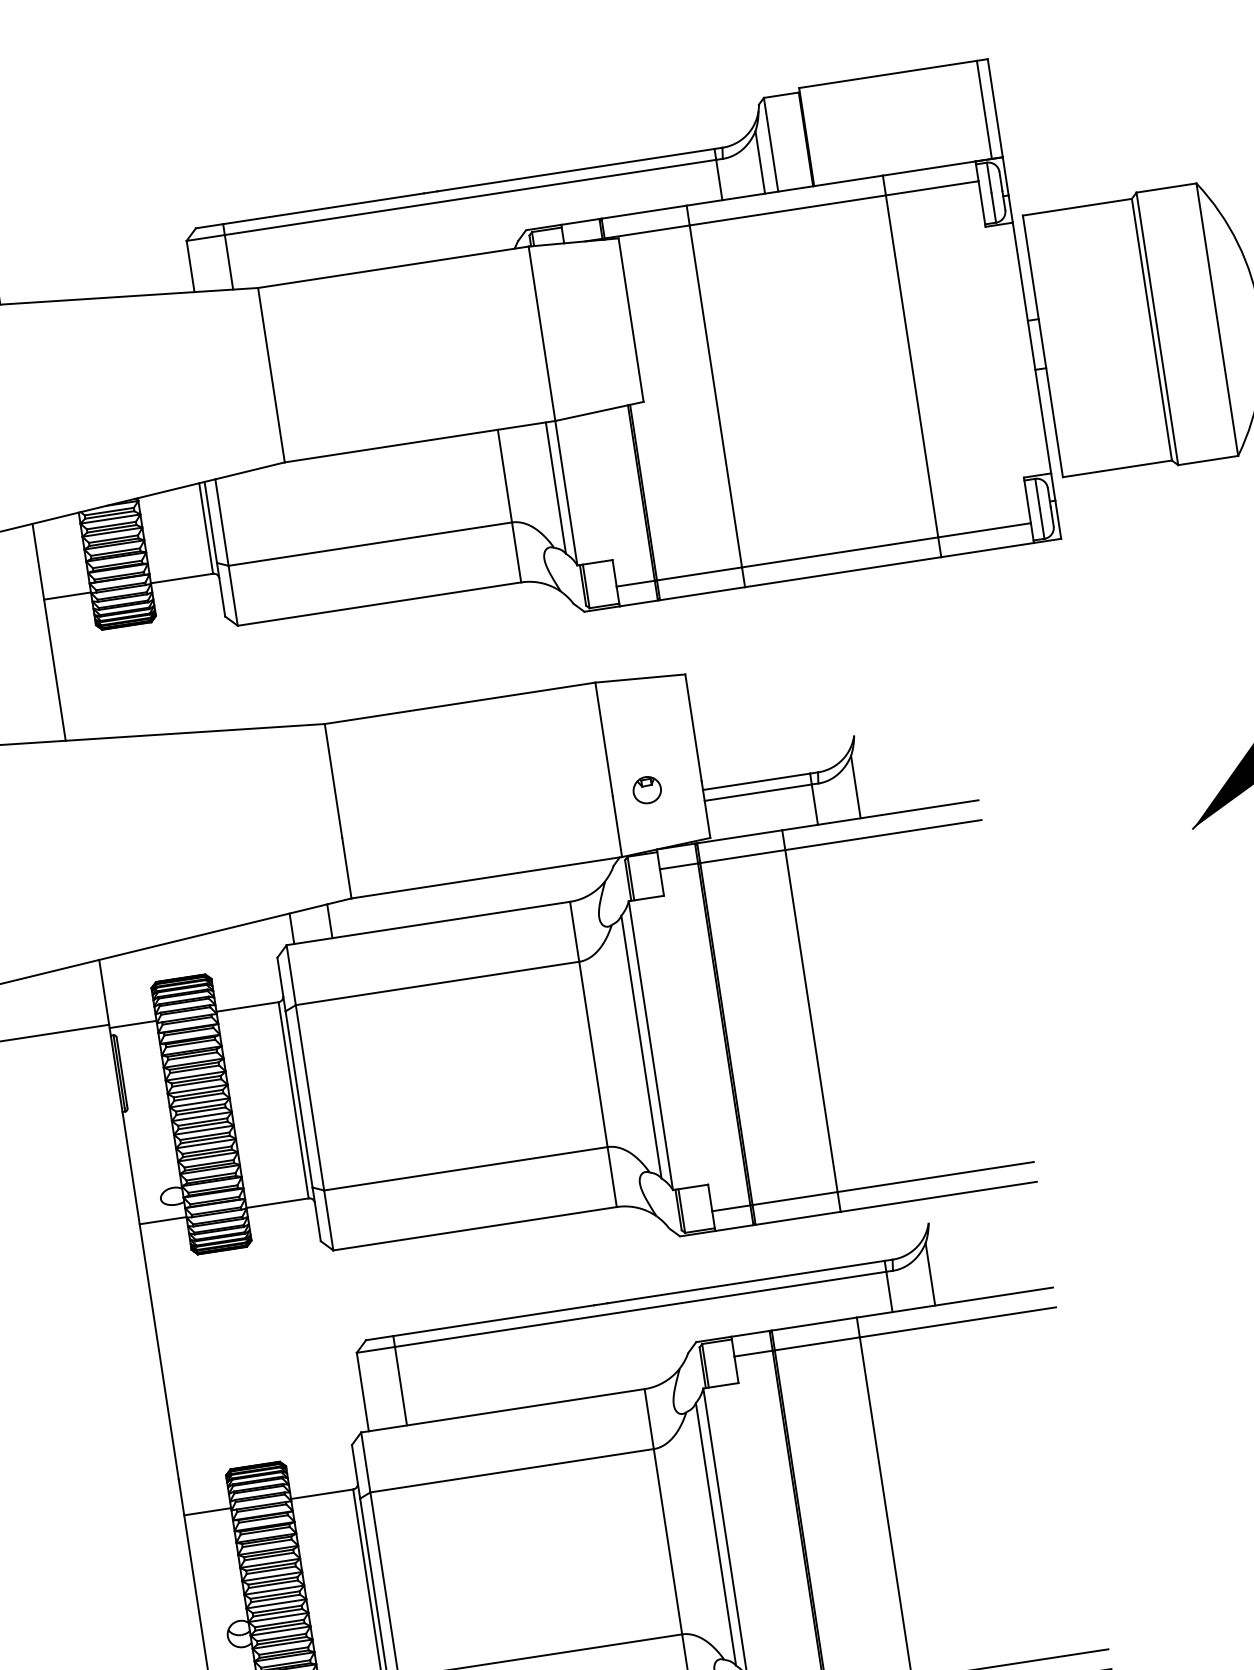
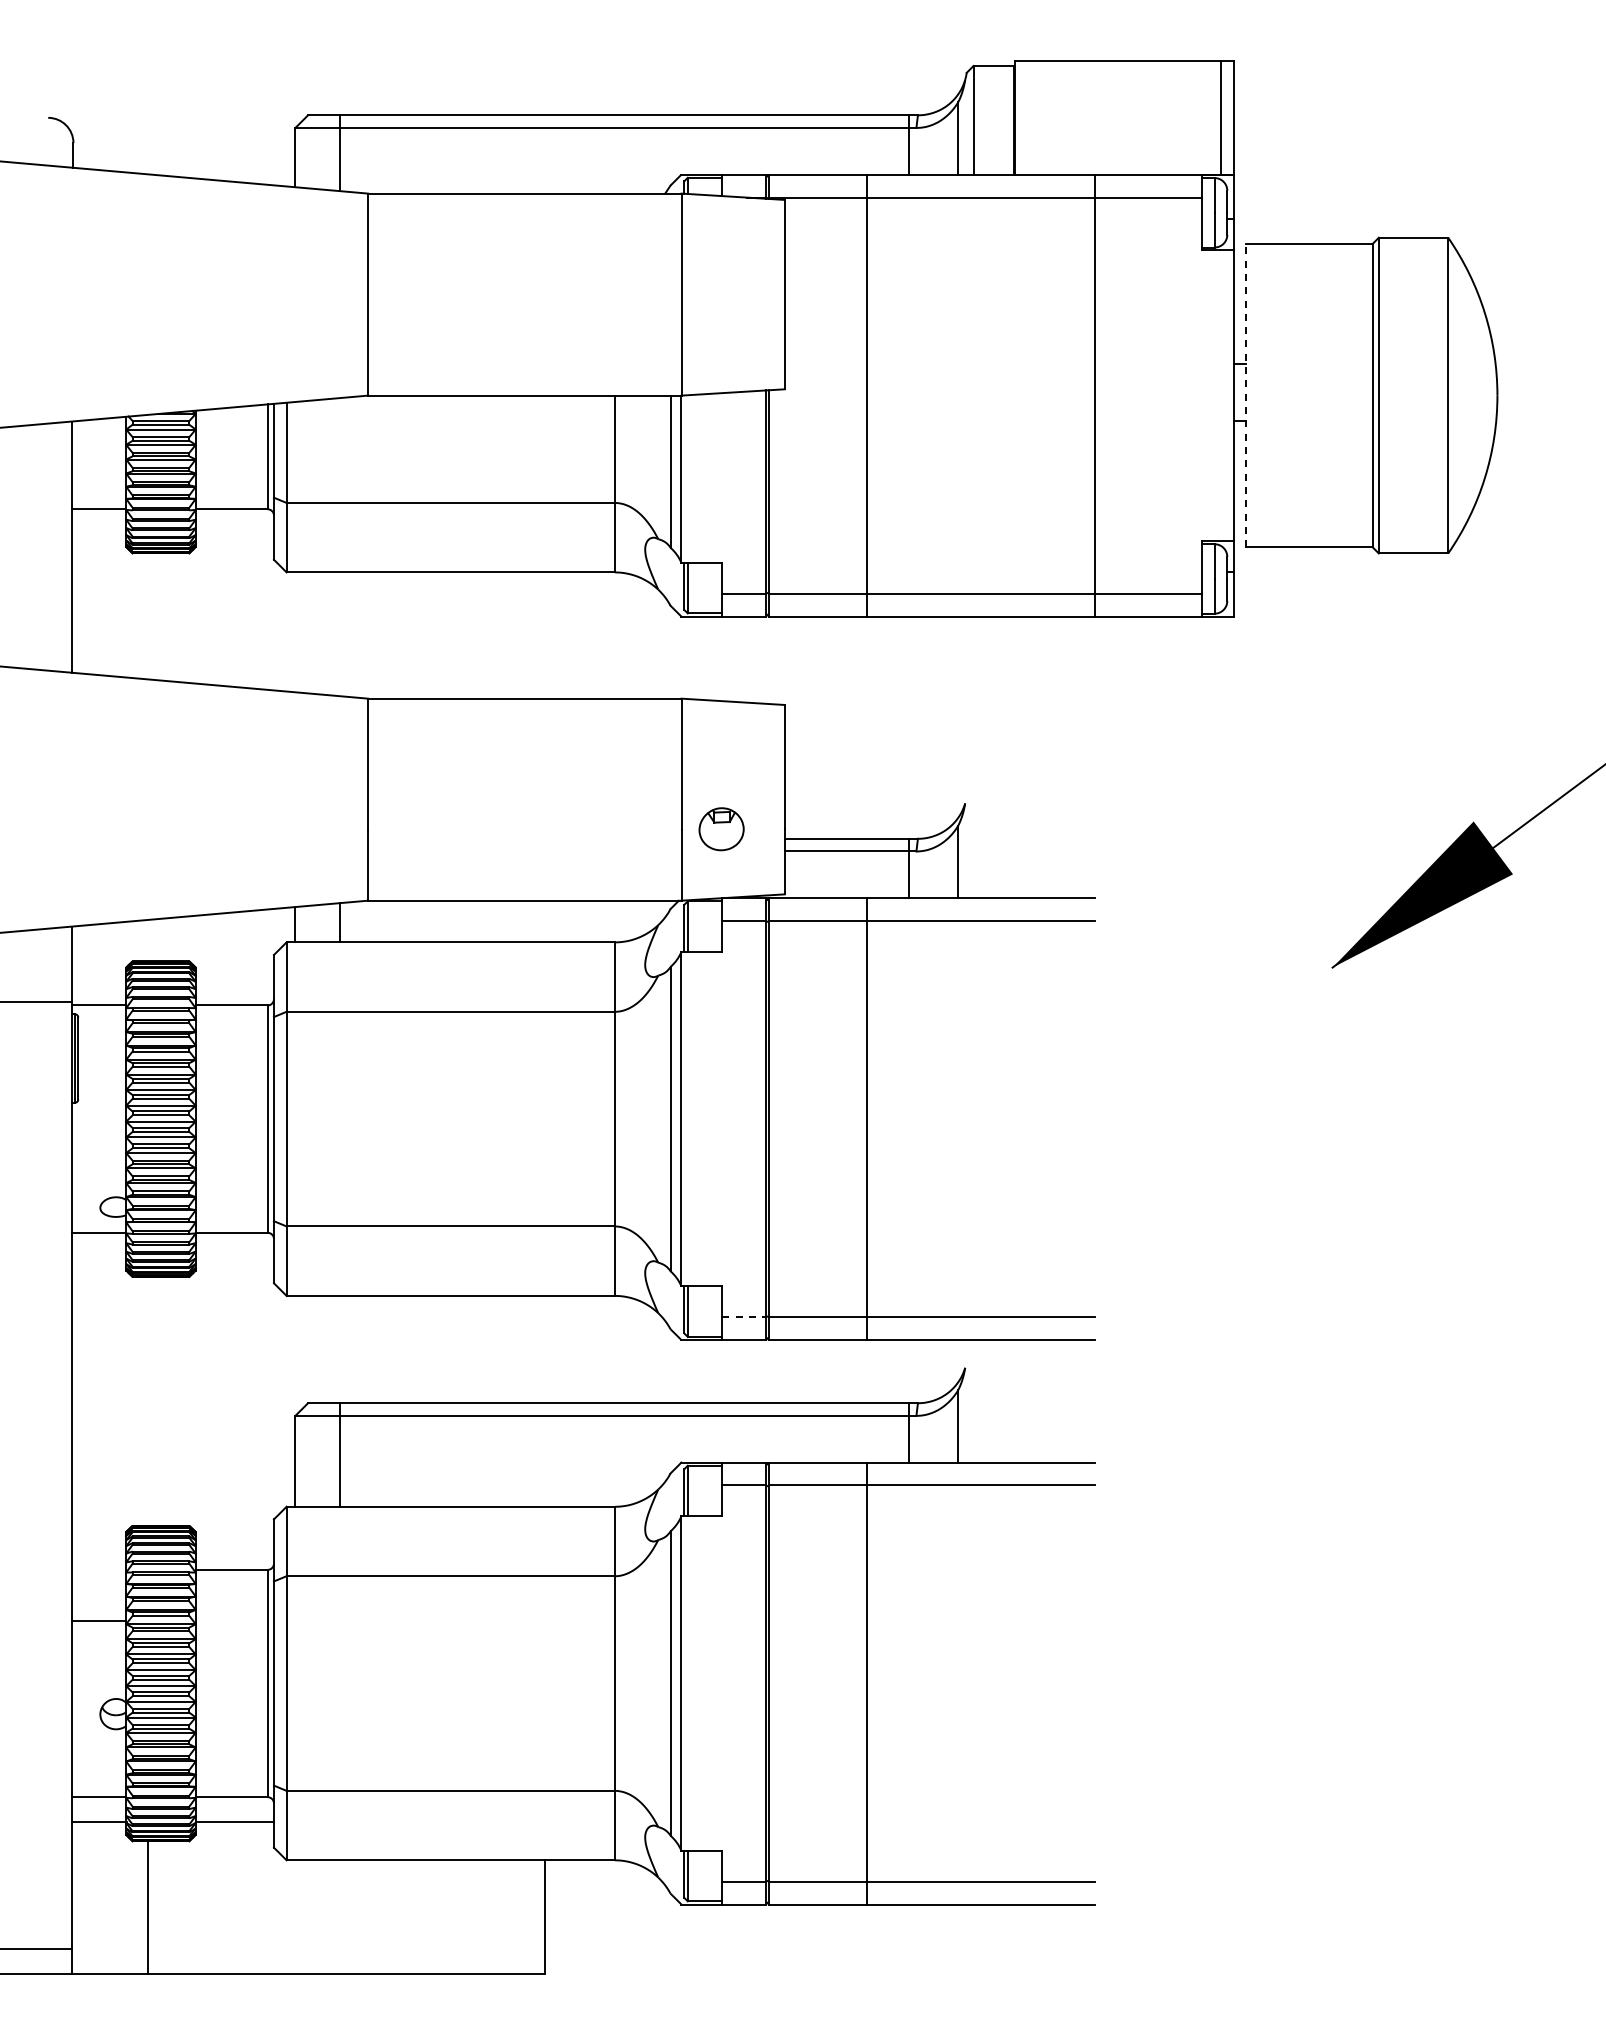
line: (1043, 346) -> (1246, 395), solid -> dashed
part: (647, 790) -> (721, 829), size x1.4
line: (731, 1208) -> (744, 1317), solid -> dashed
line: (207, 1511) -> (98, 1620), moved

